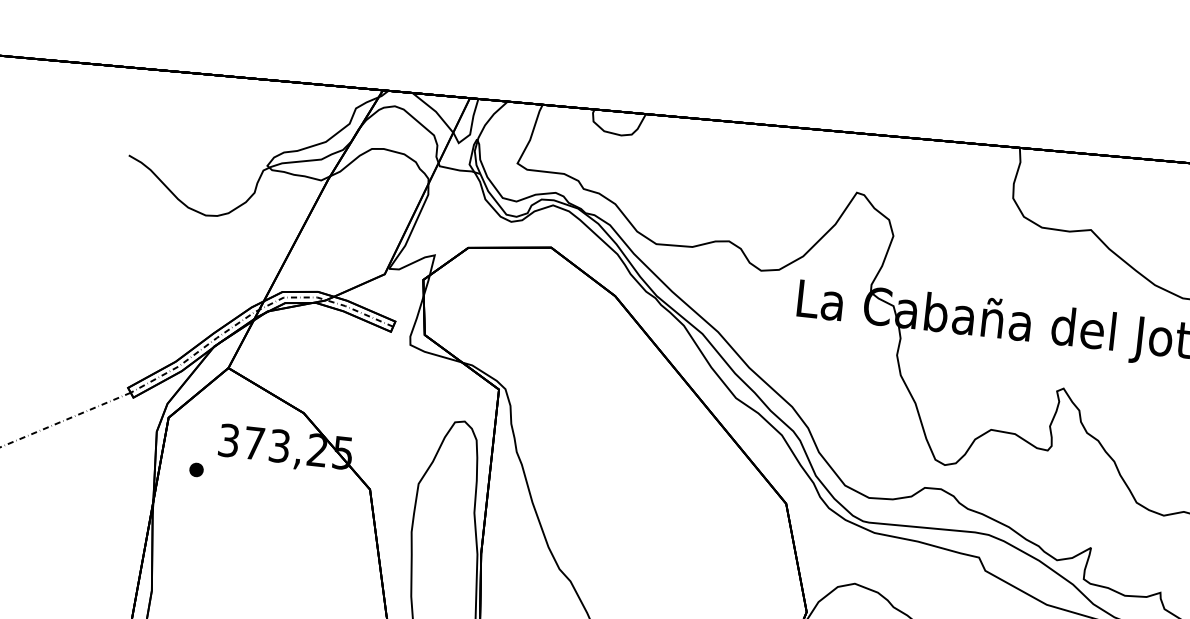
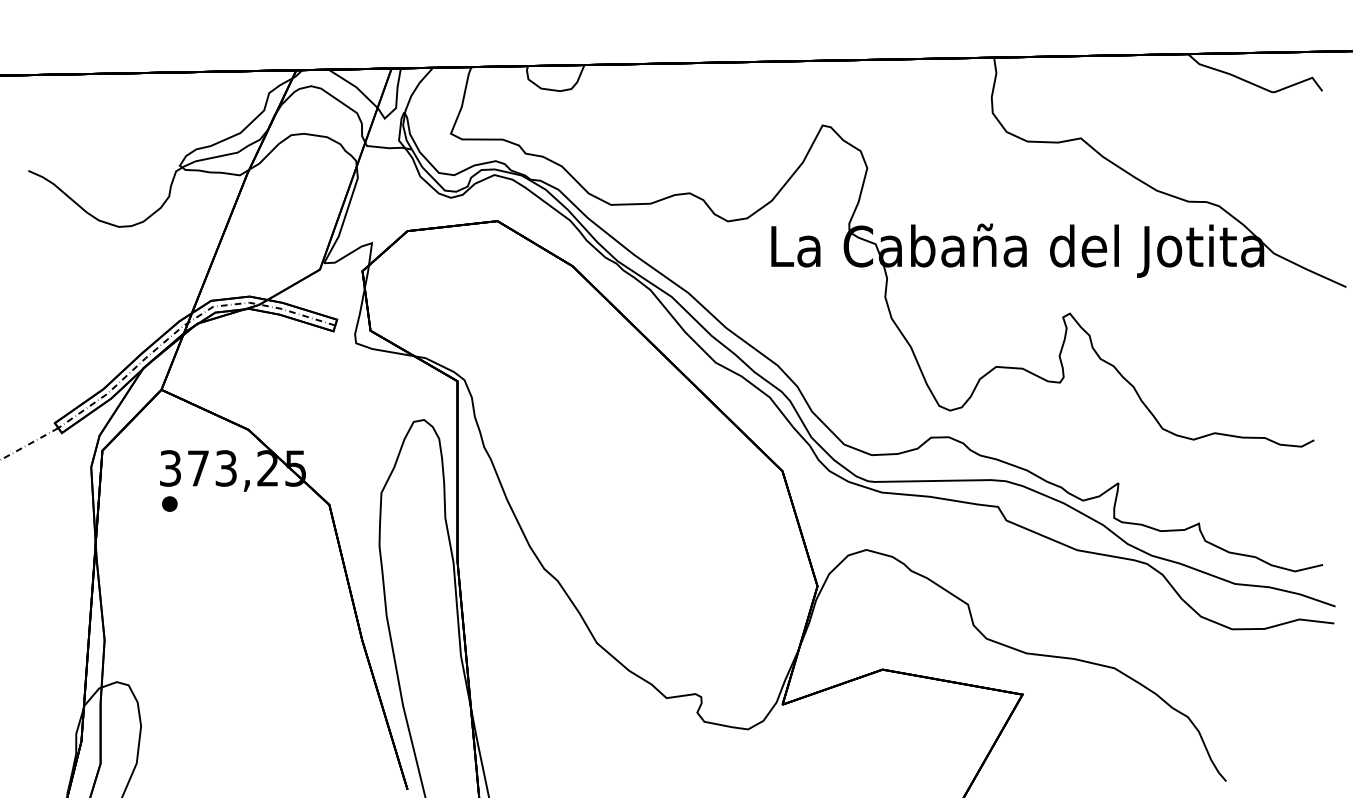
part: (196, 469) -> (169, 503), moved

